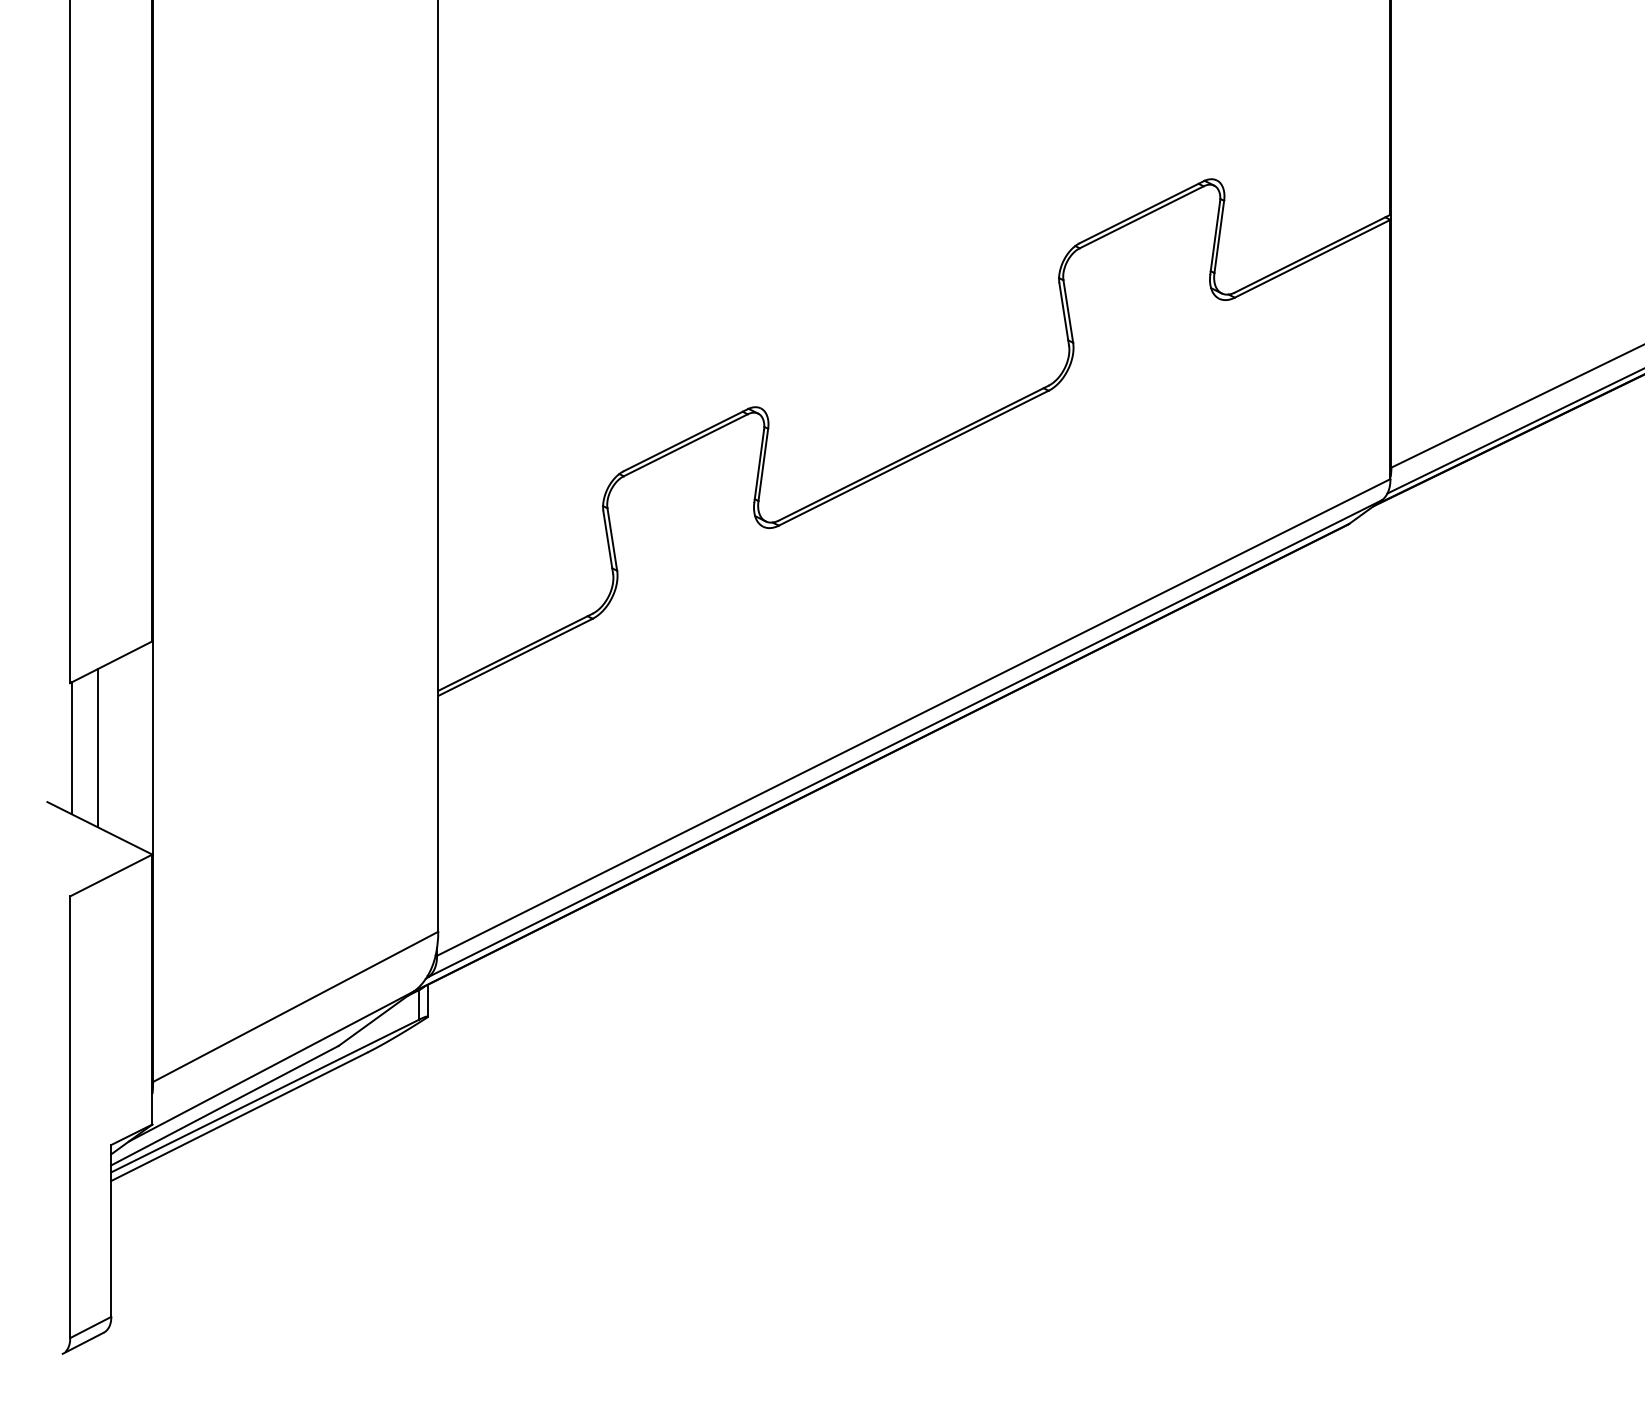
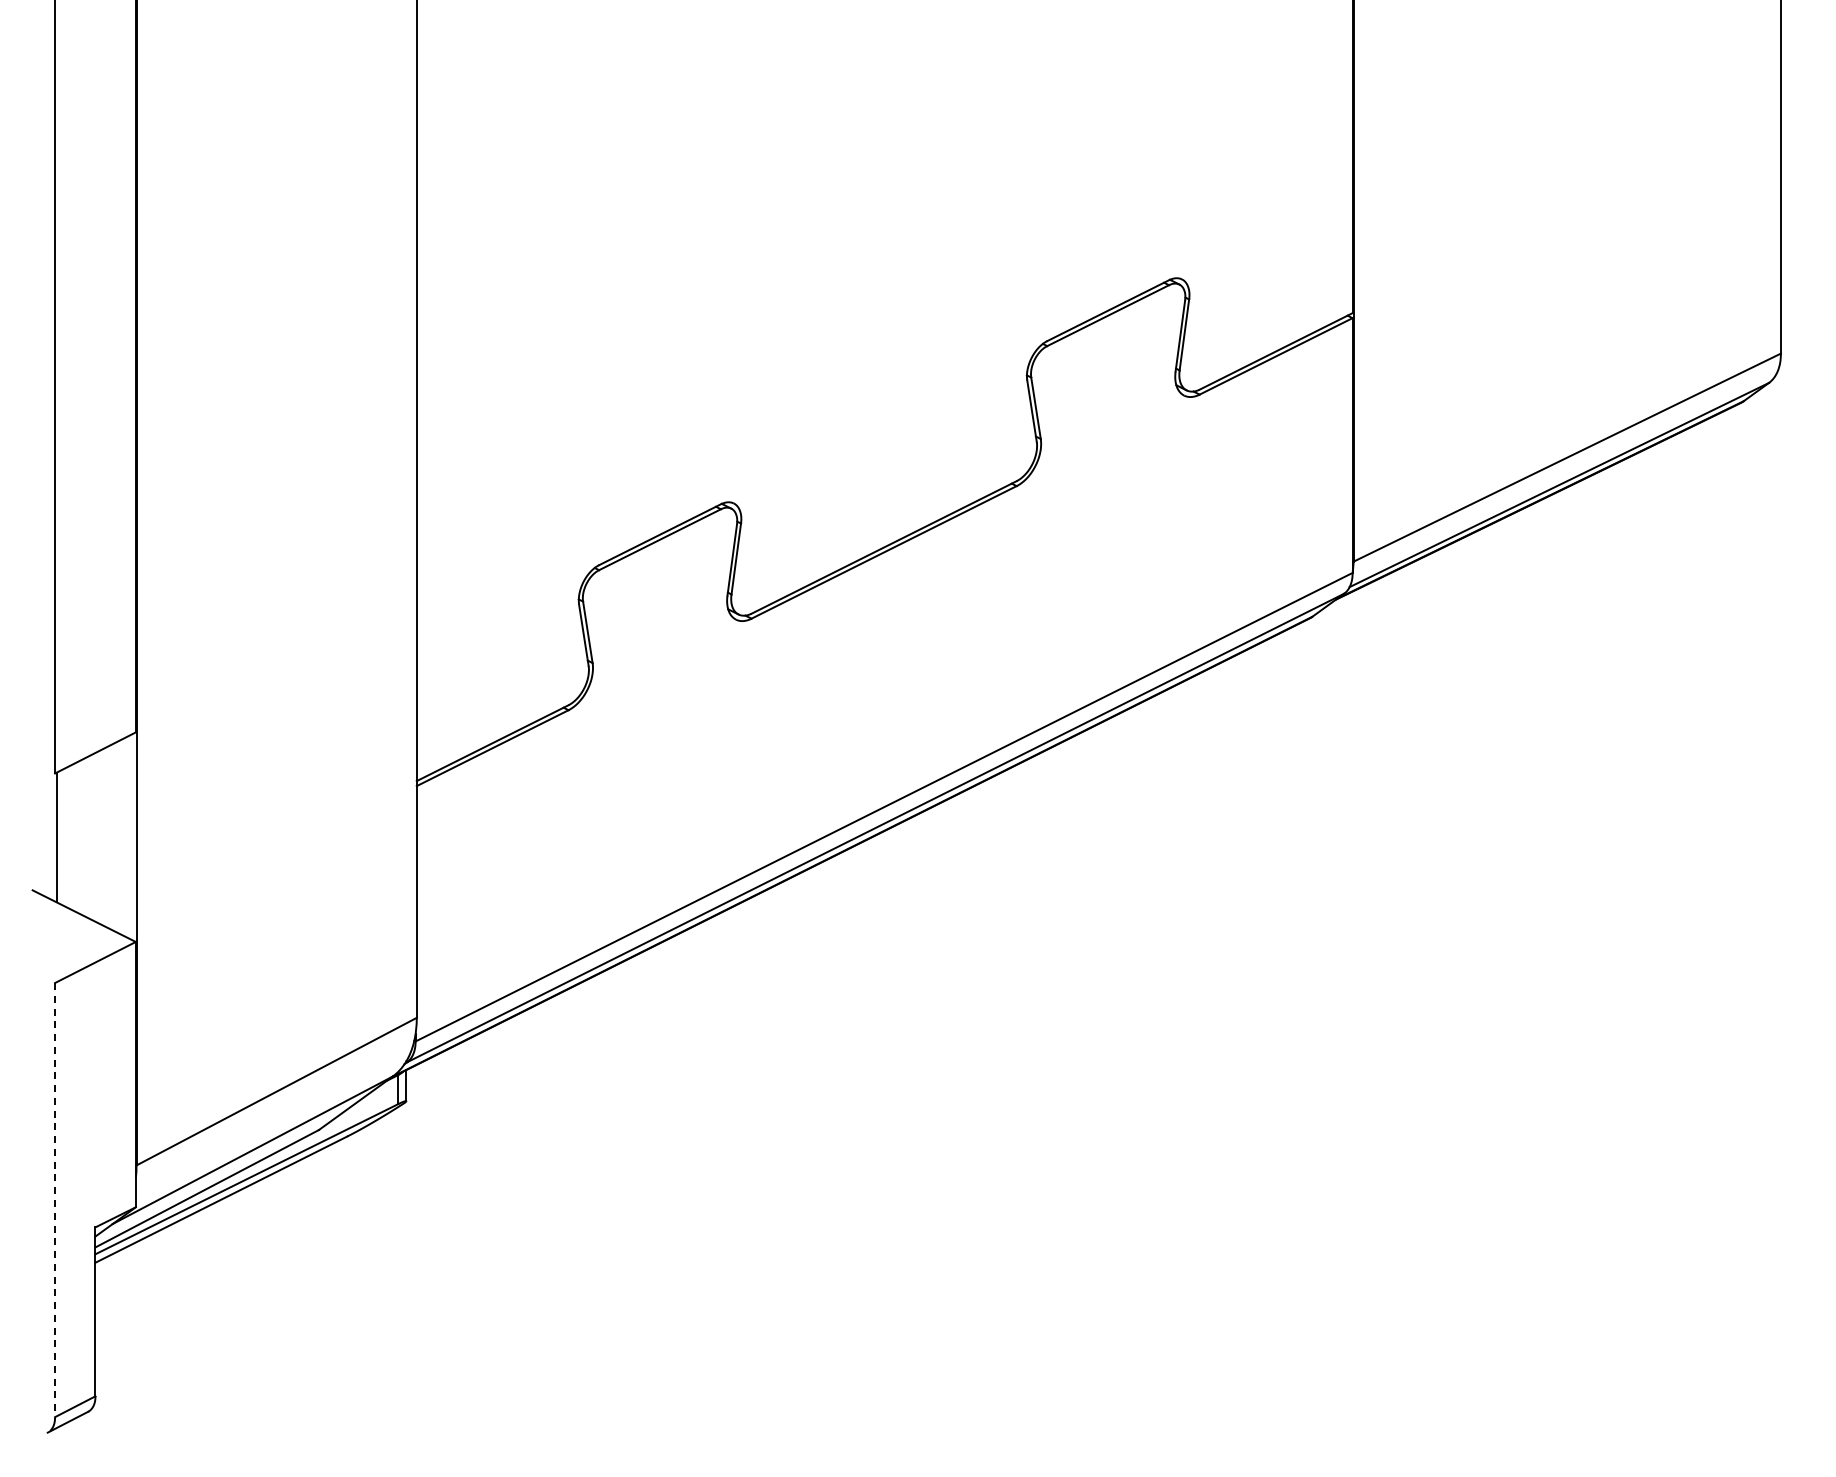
line: (98, 748) -> (82, 837), removed
line: (70, 1117) -> (55, 1200), solid -> dashed

